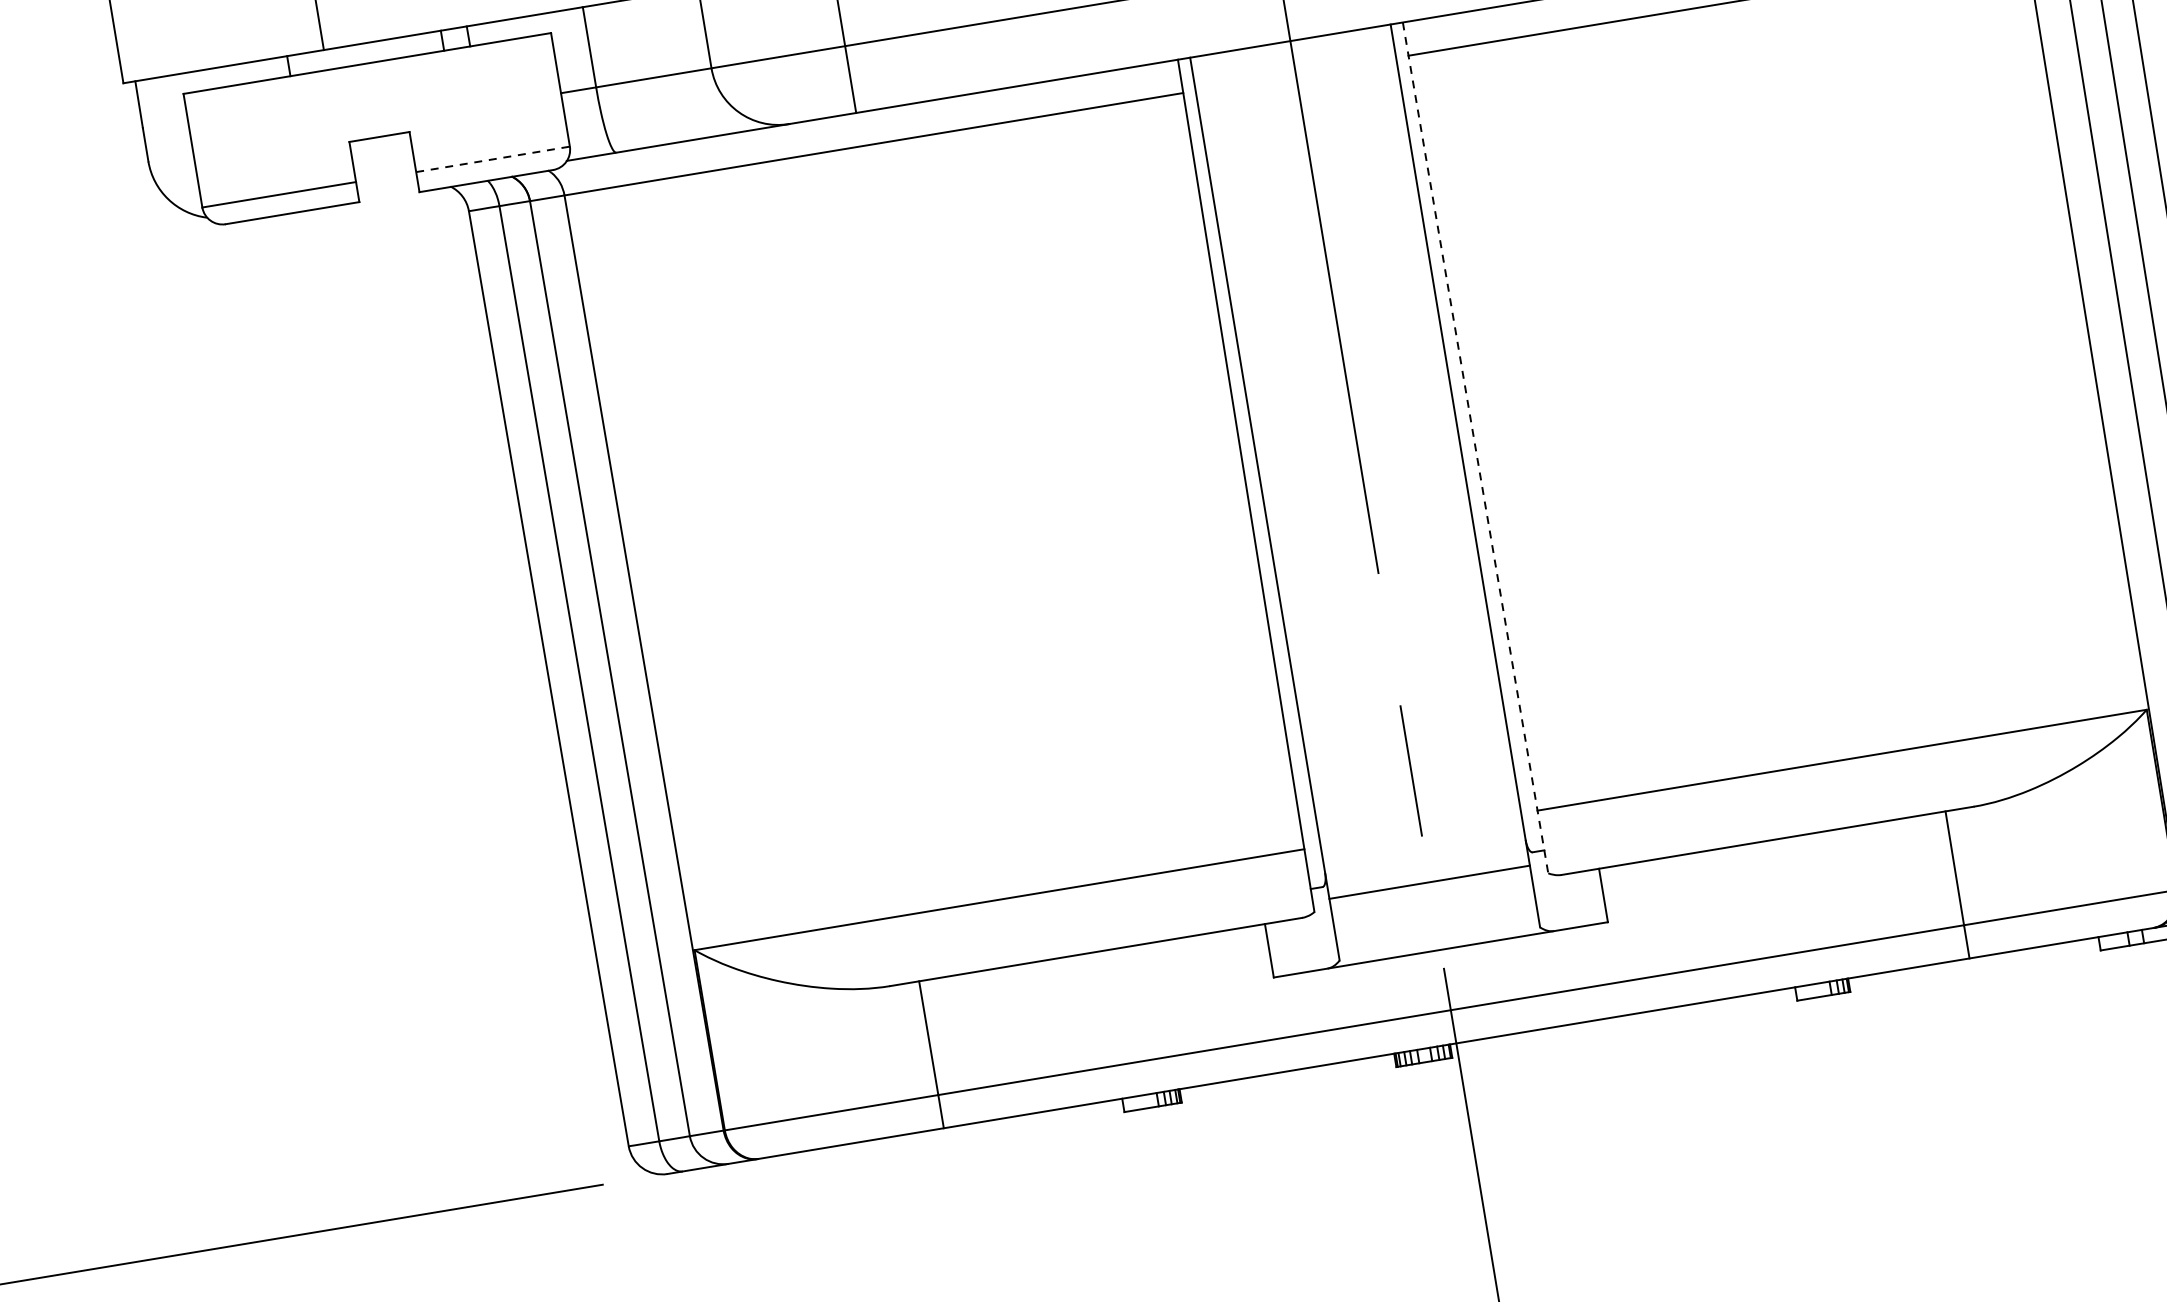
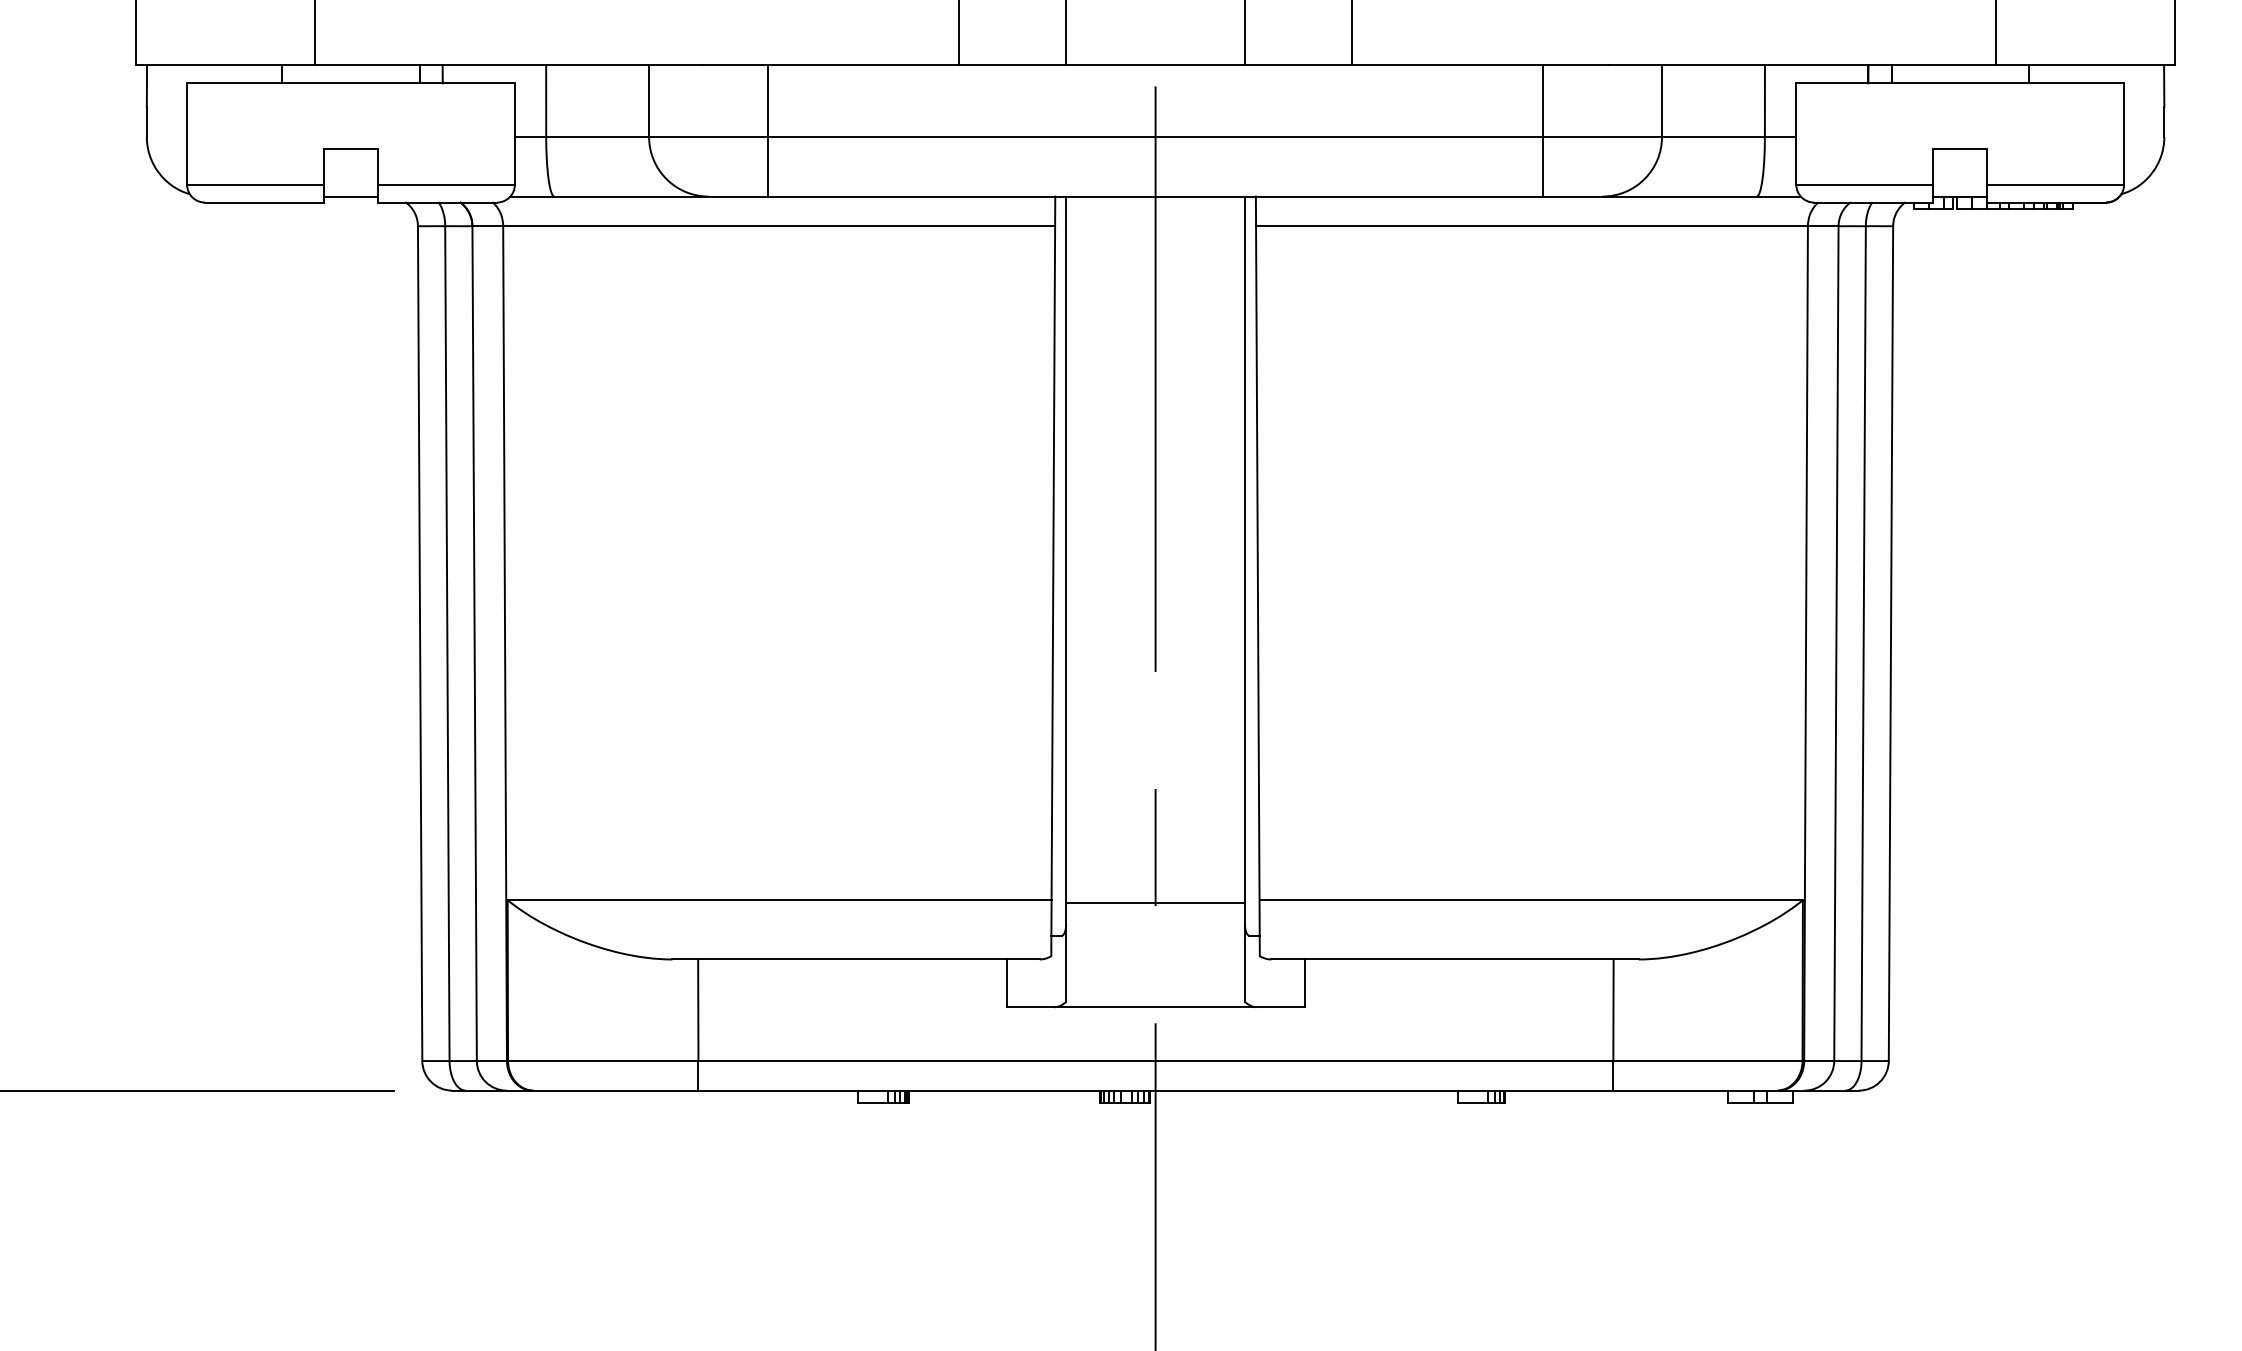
line: (493, 159) -> (446, 184), dashed -> solid
line: (387, 190) -> (350, 196), added
line: (1475, 448) -> (1257, 576), dashed -> solid
line: (1429, 881) -> (1155, 902), moved

